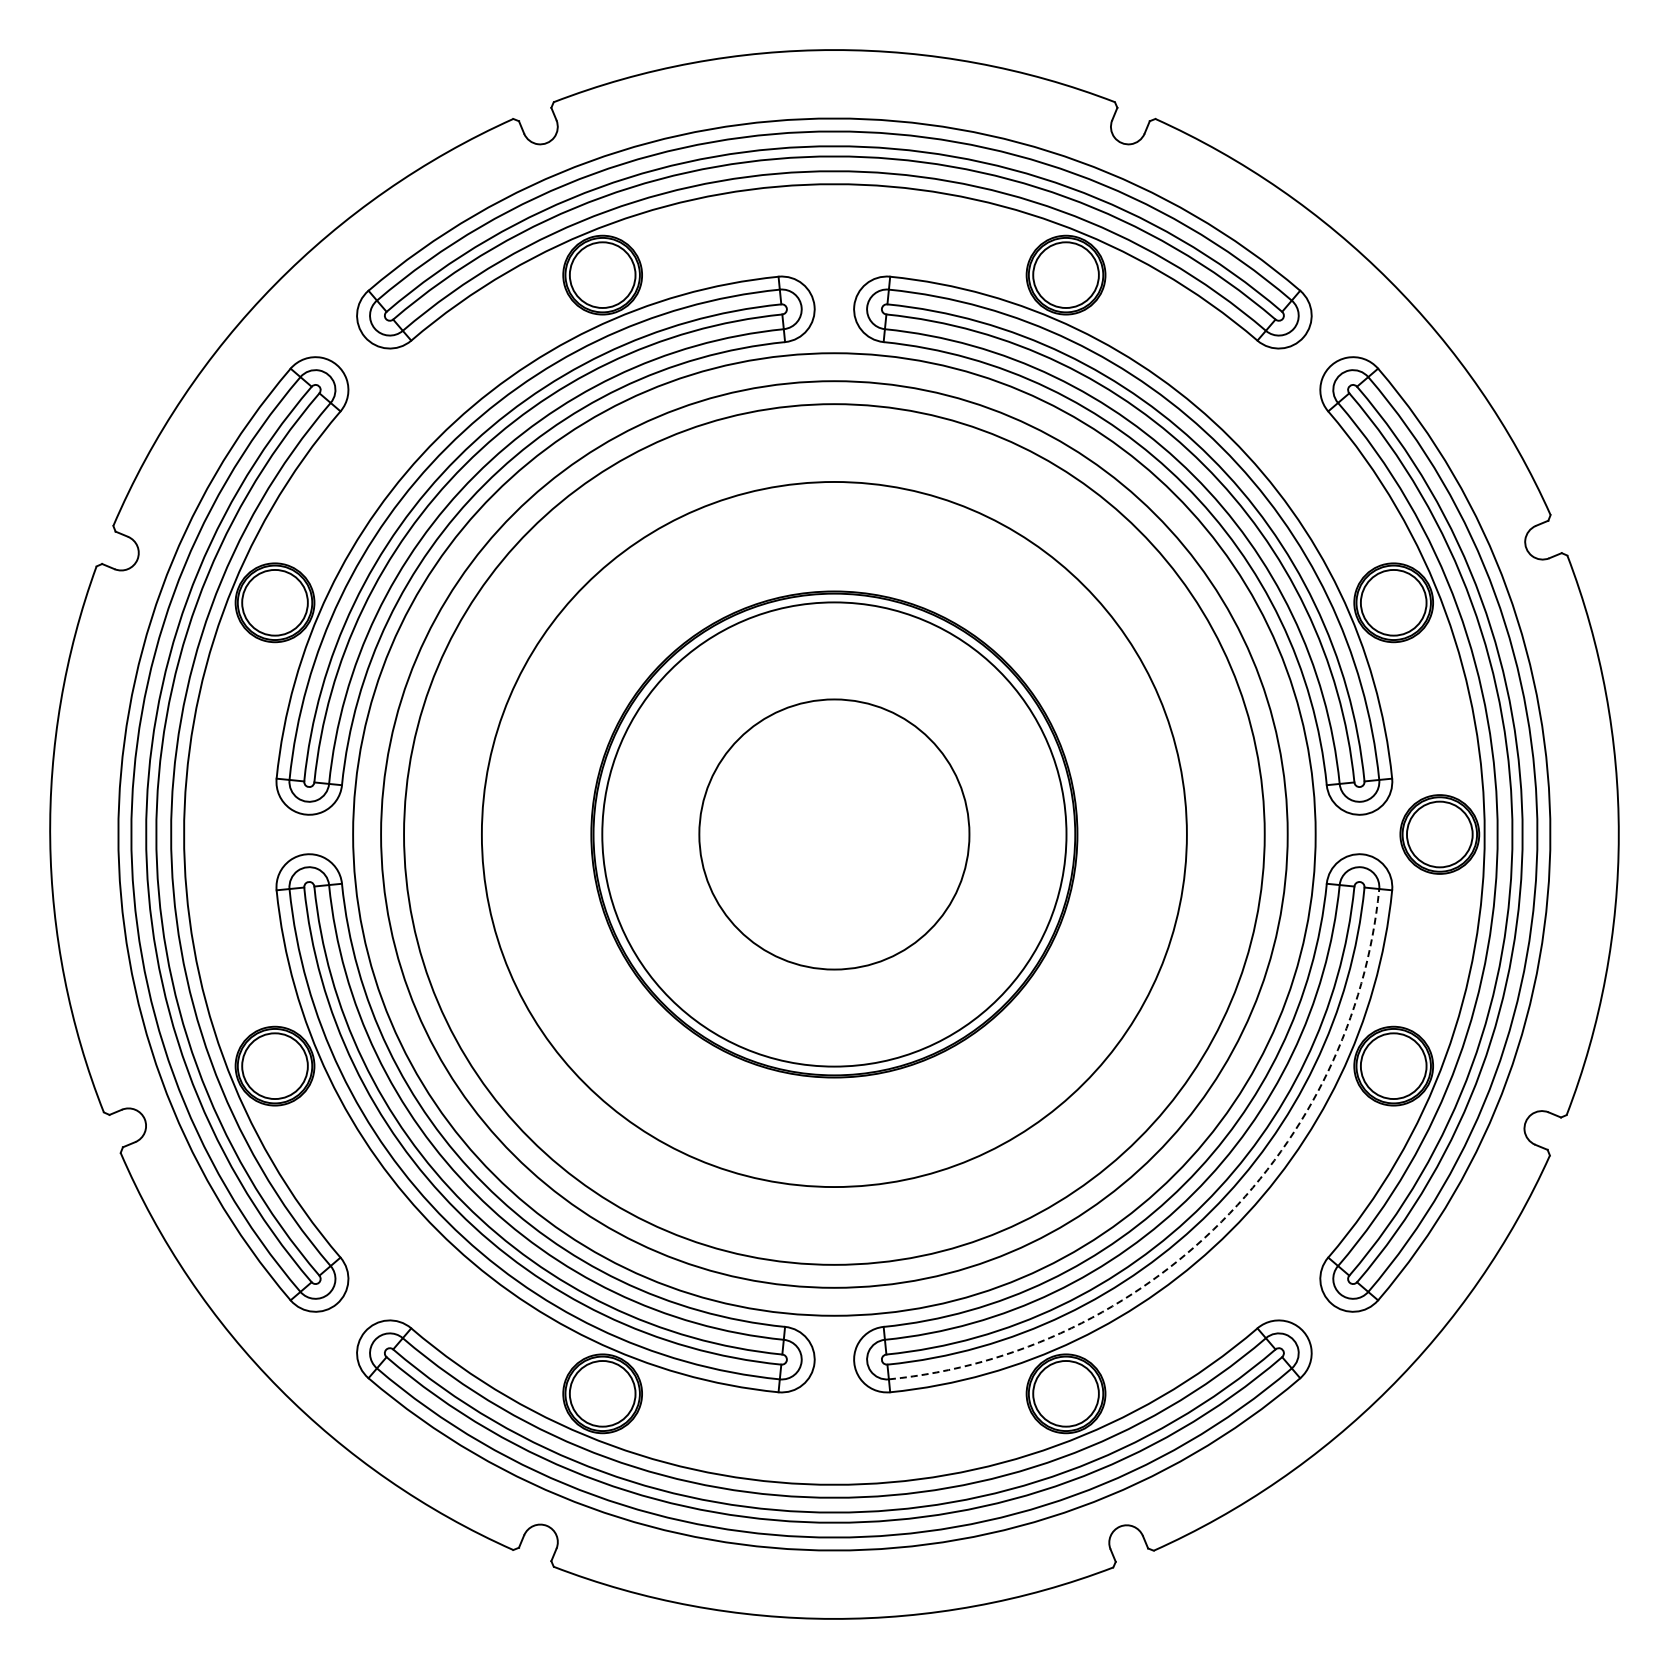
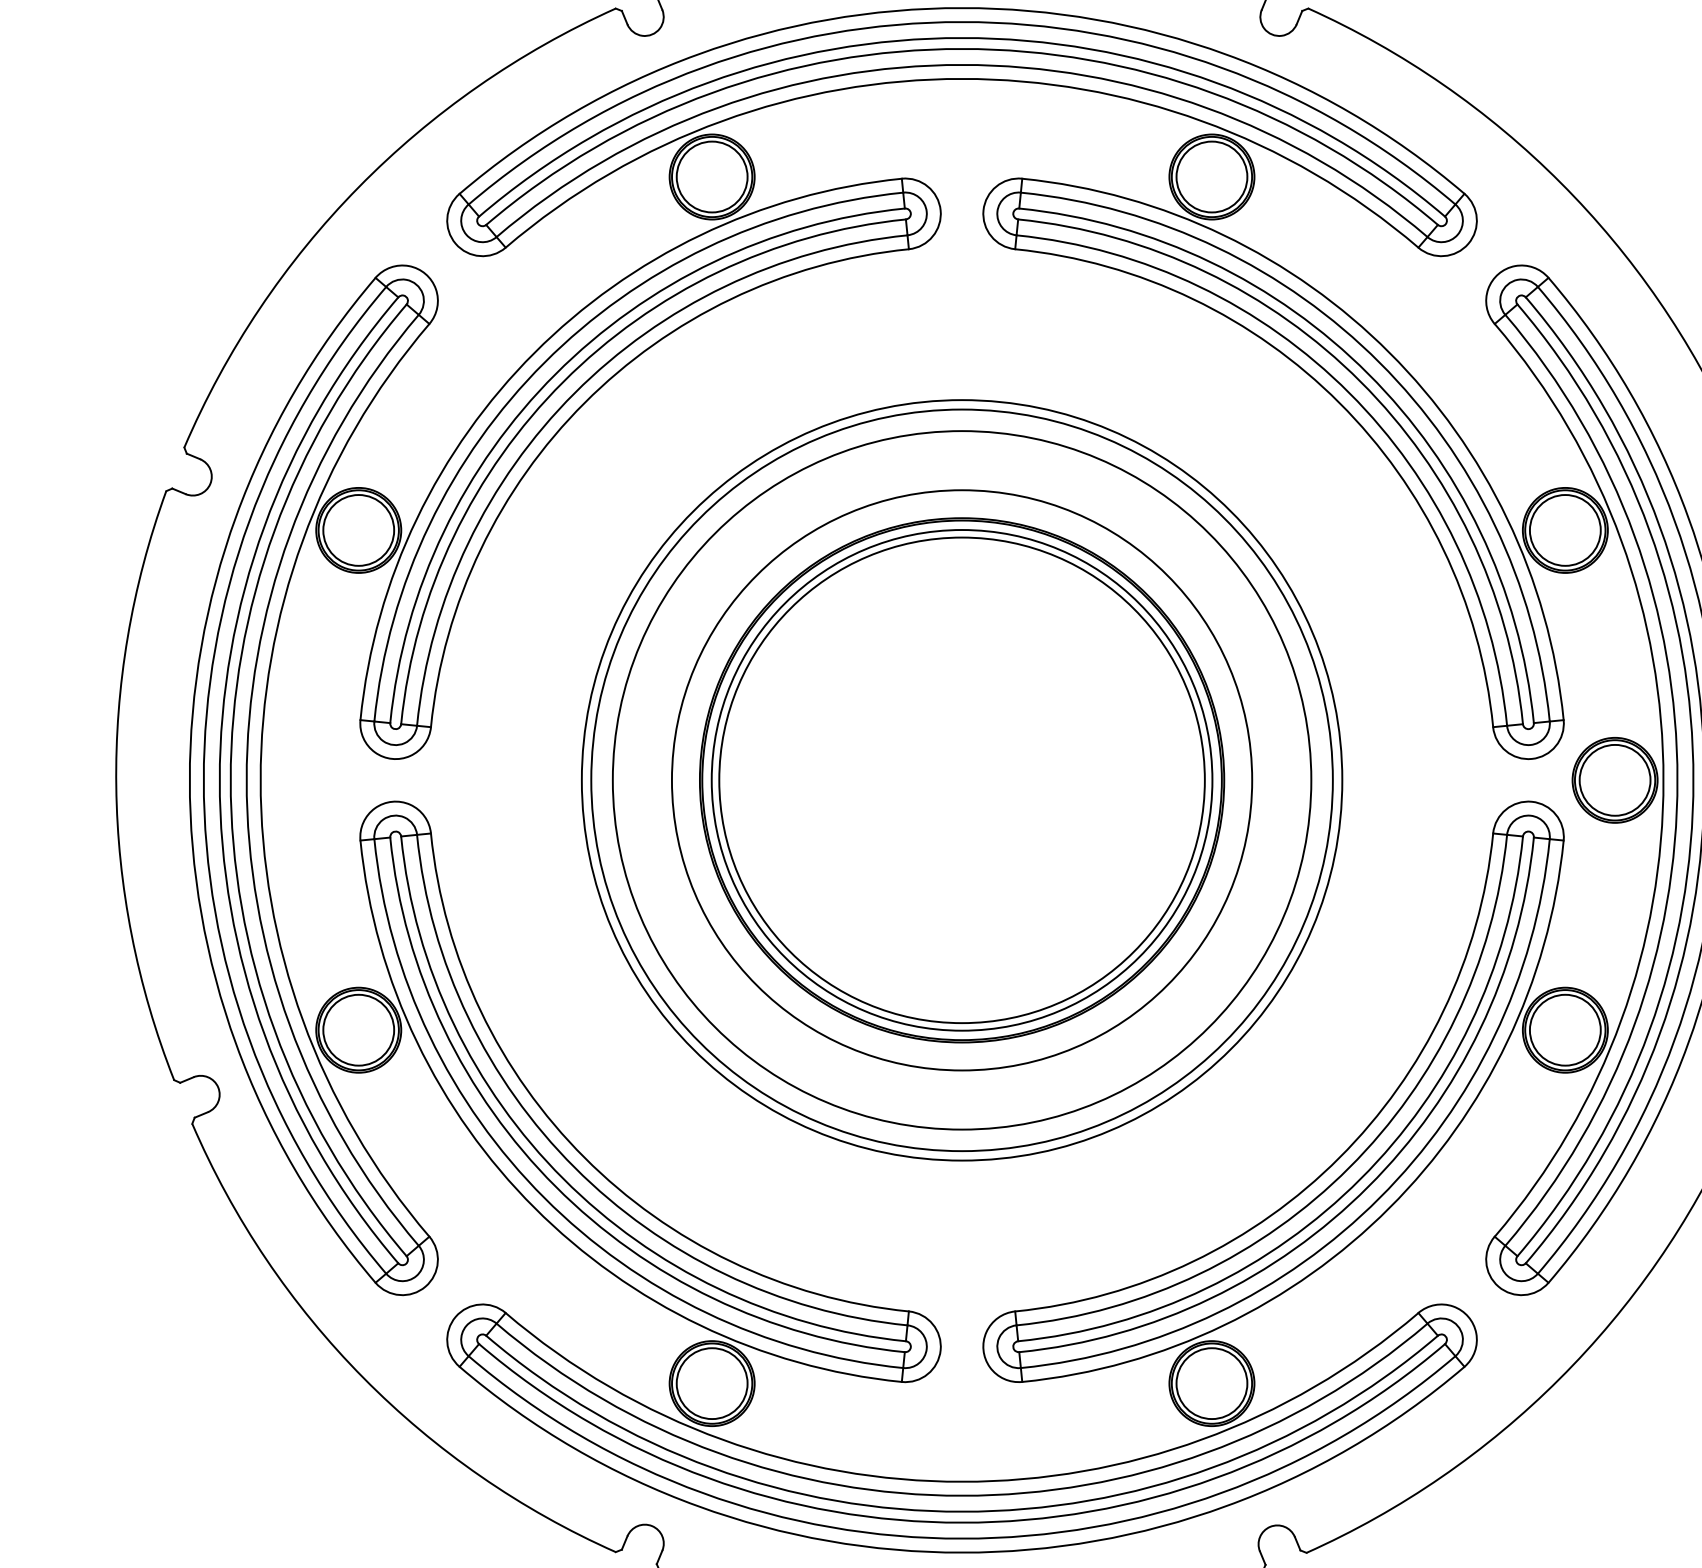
circle: (834, 834) -> (962, 780), size x0.62
circle: (834, 834) -> (962, 780), size x0.71
circle: (834, 834) -> (962, 780), size x0.71
circle: (834, 834) -> (962, 780), size x1.67
arc: (1221, 1221) -> (1379, 1197), dashed -> solid

